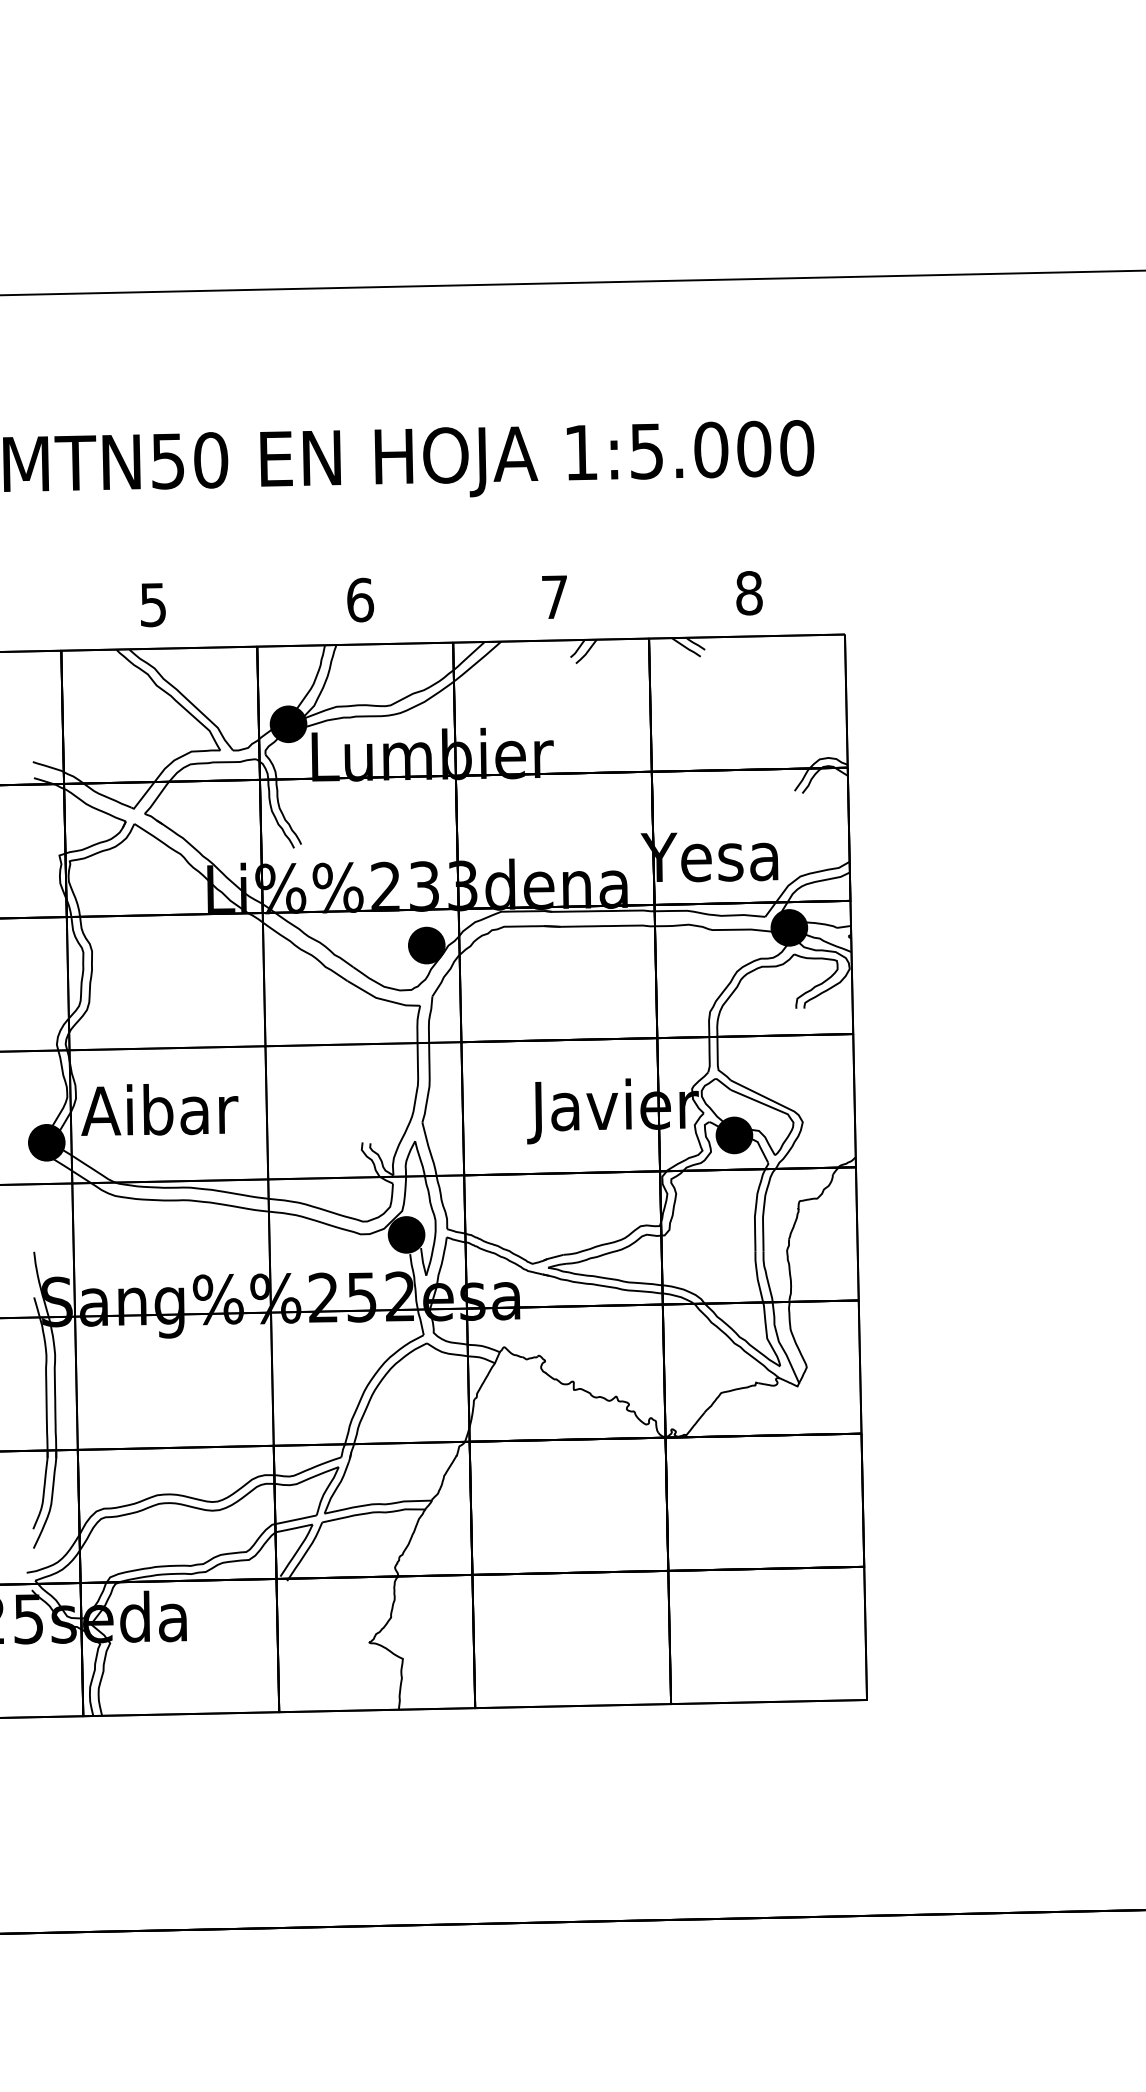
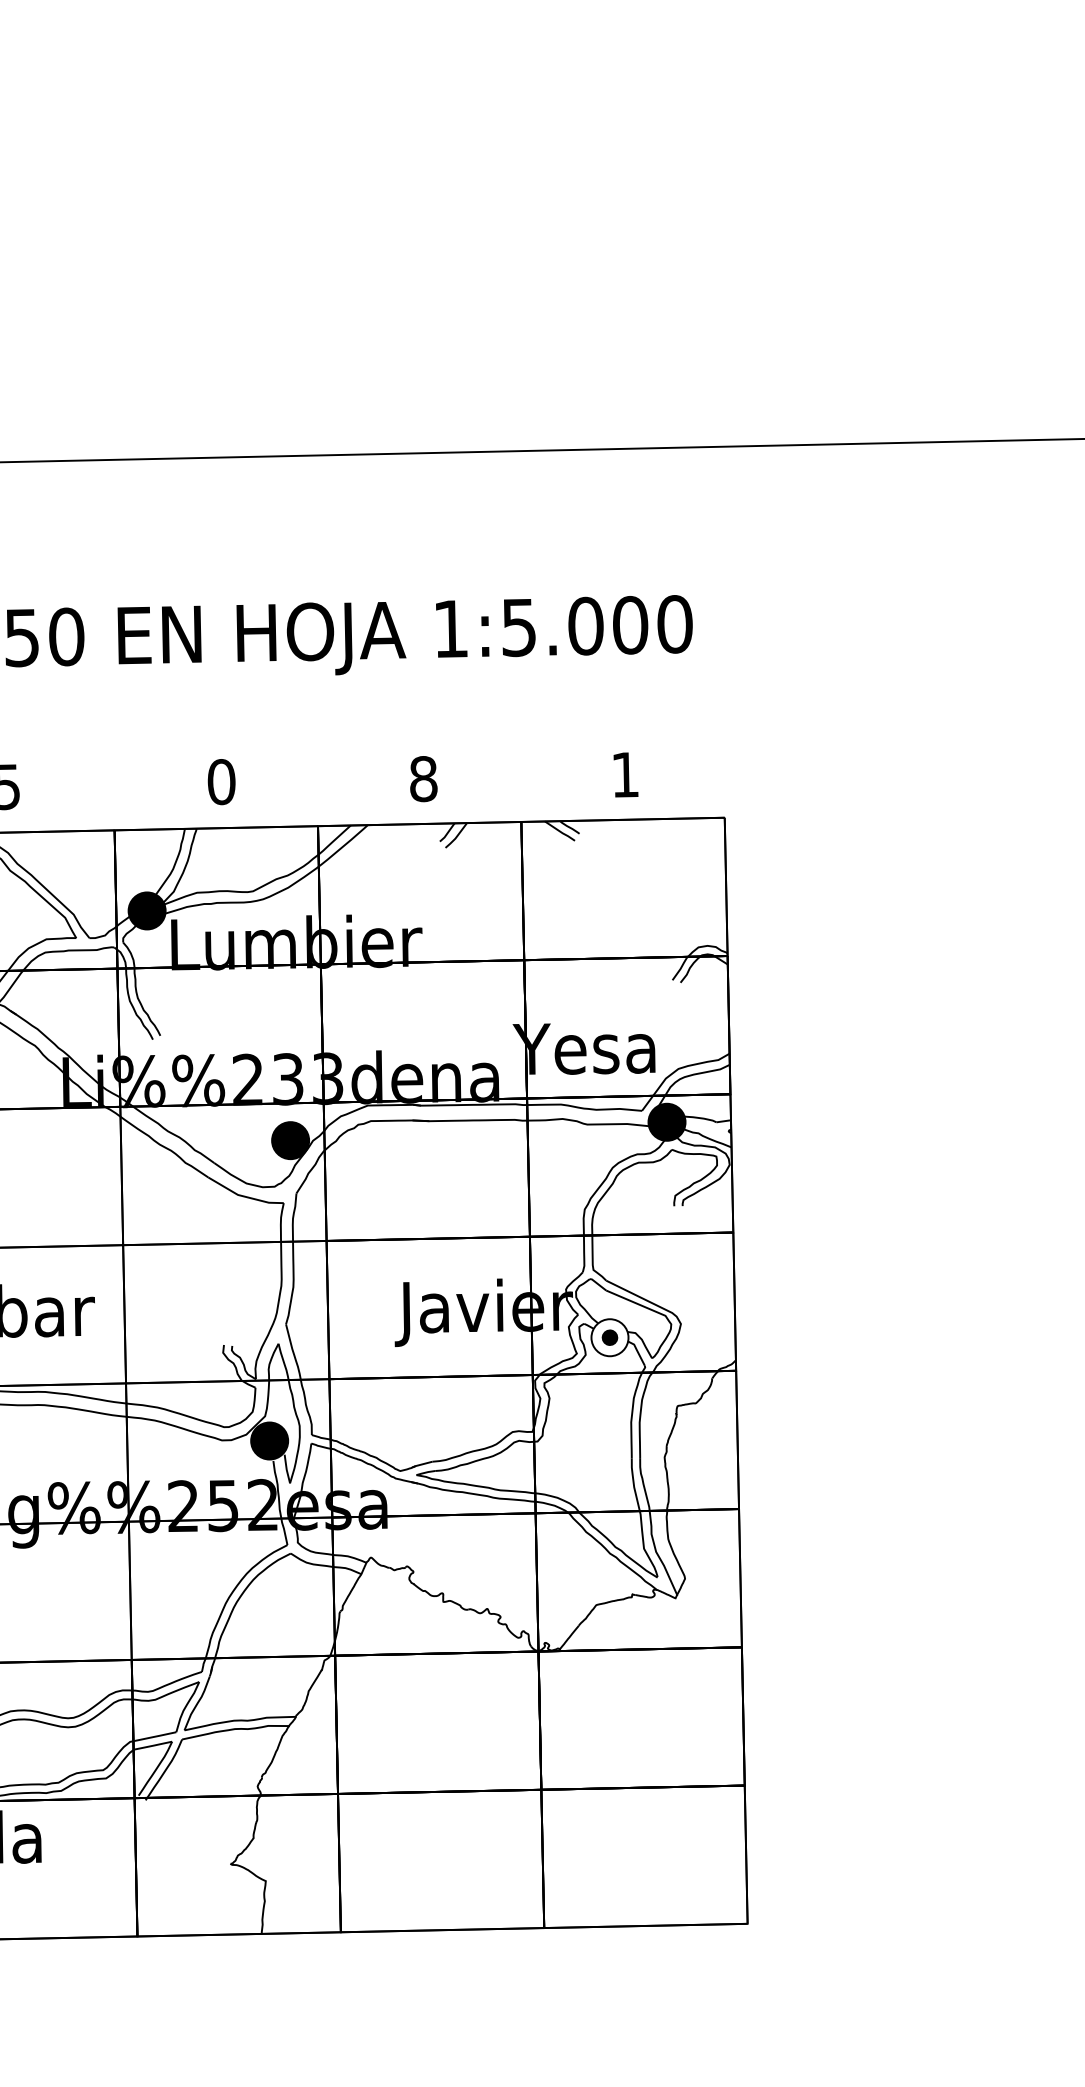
text: (749, 593) -> (625, 775), 8 -> 1
text: (555, 597) -> (424, 779), 7 -> 8
text: (360, 599) -> (221, 781), 6 -> 0
fill: (734, 1135) -> (610, 1337), removed

